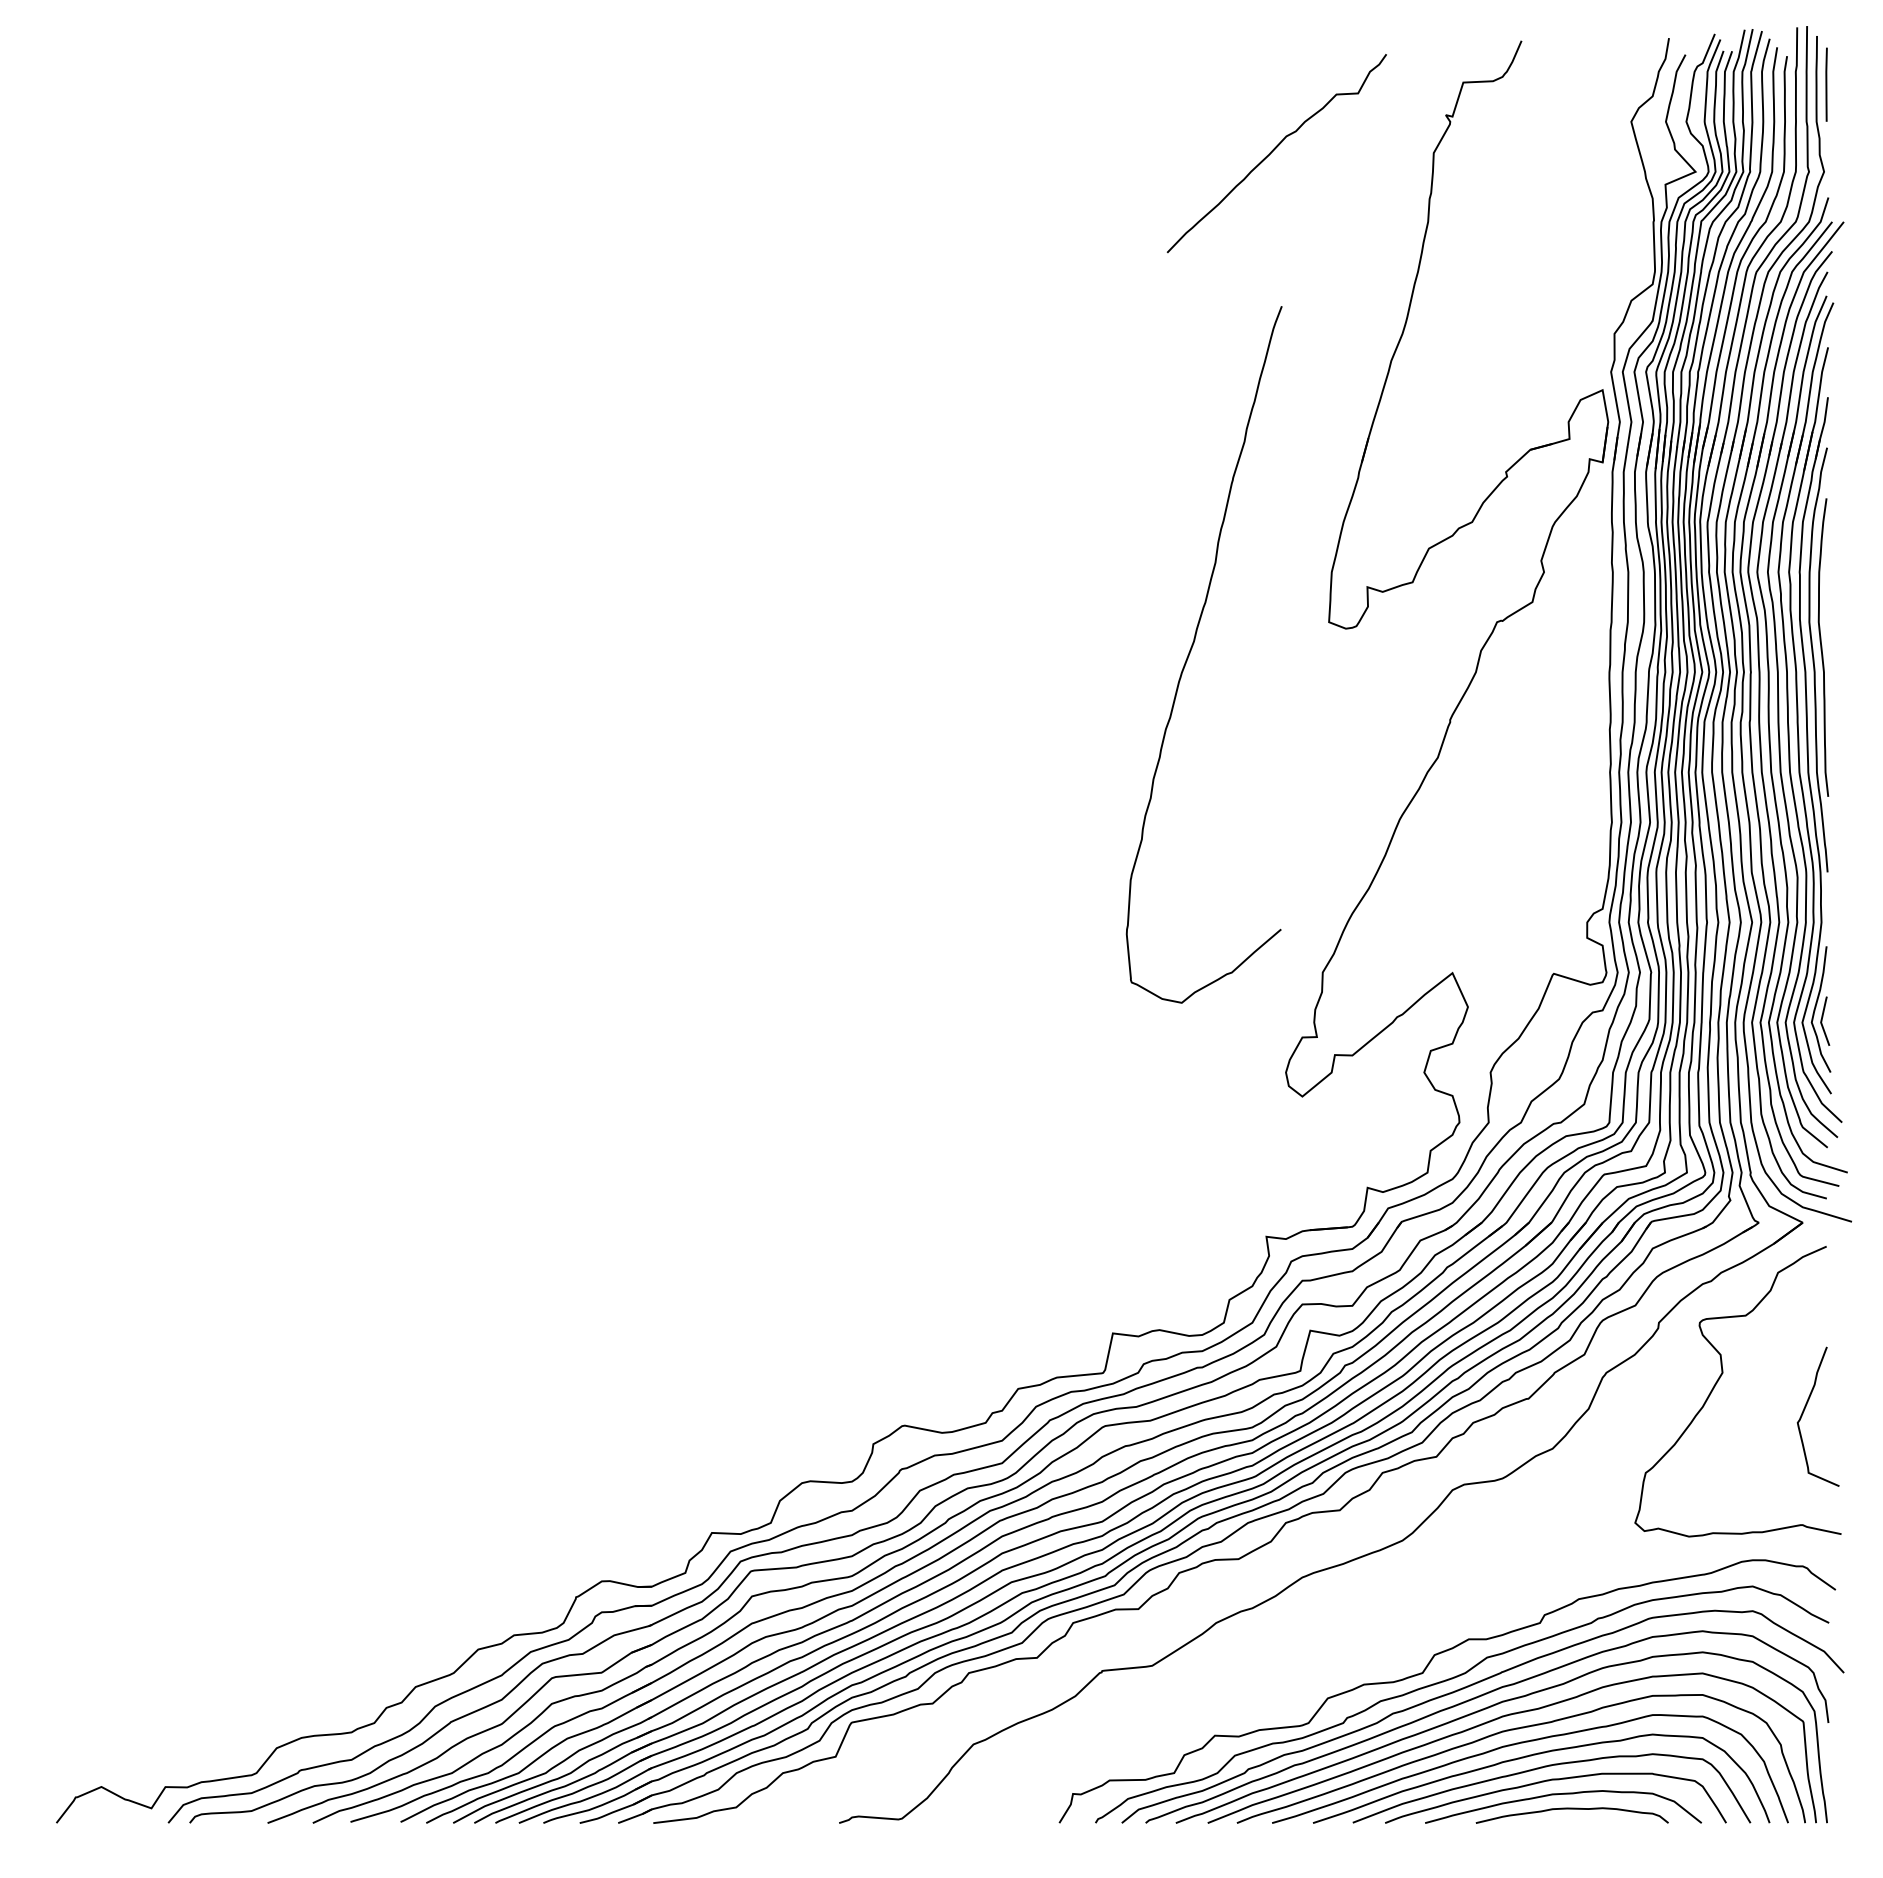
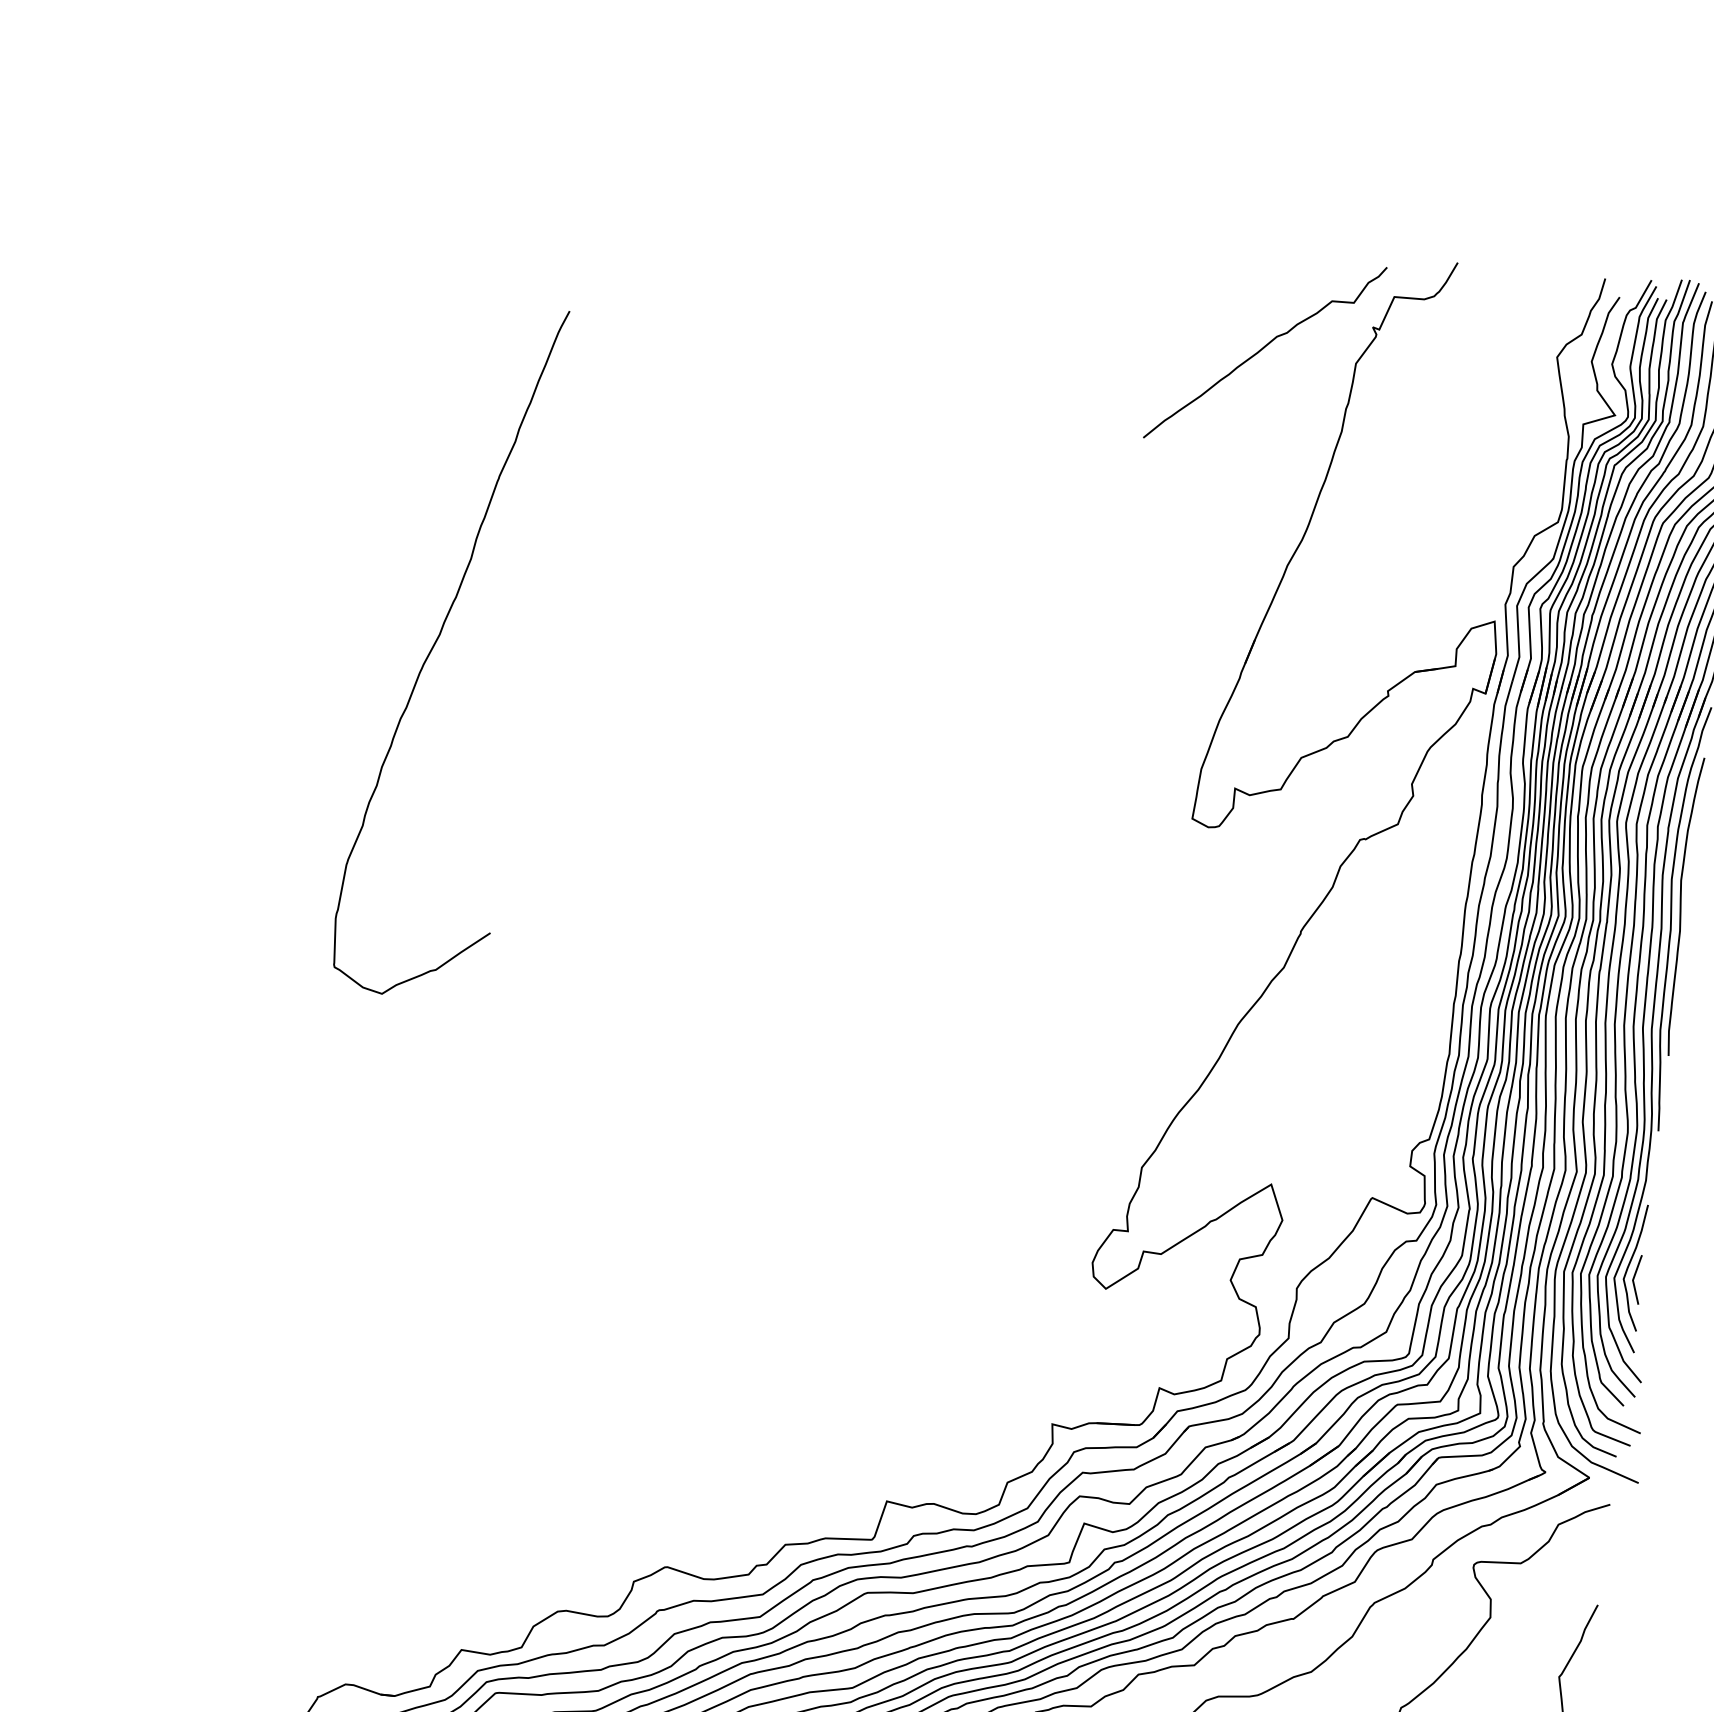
curve: (1274, 150) -> (1263, 349), moved
curve: (1191, 651) -> (435, 644), moved

